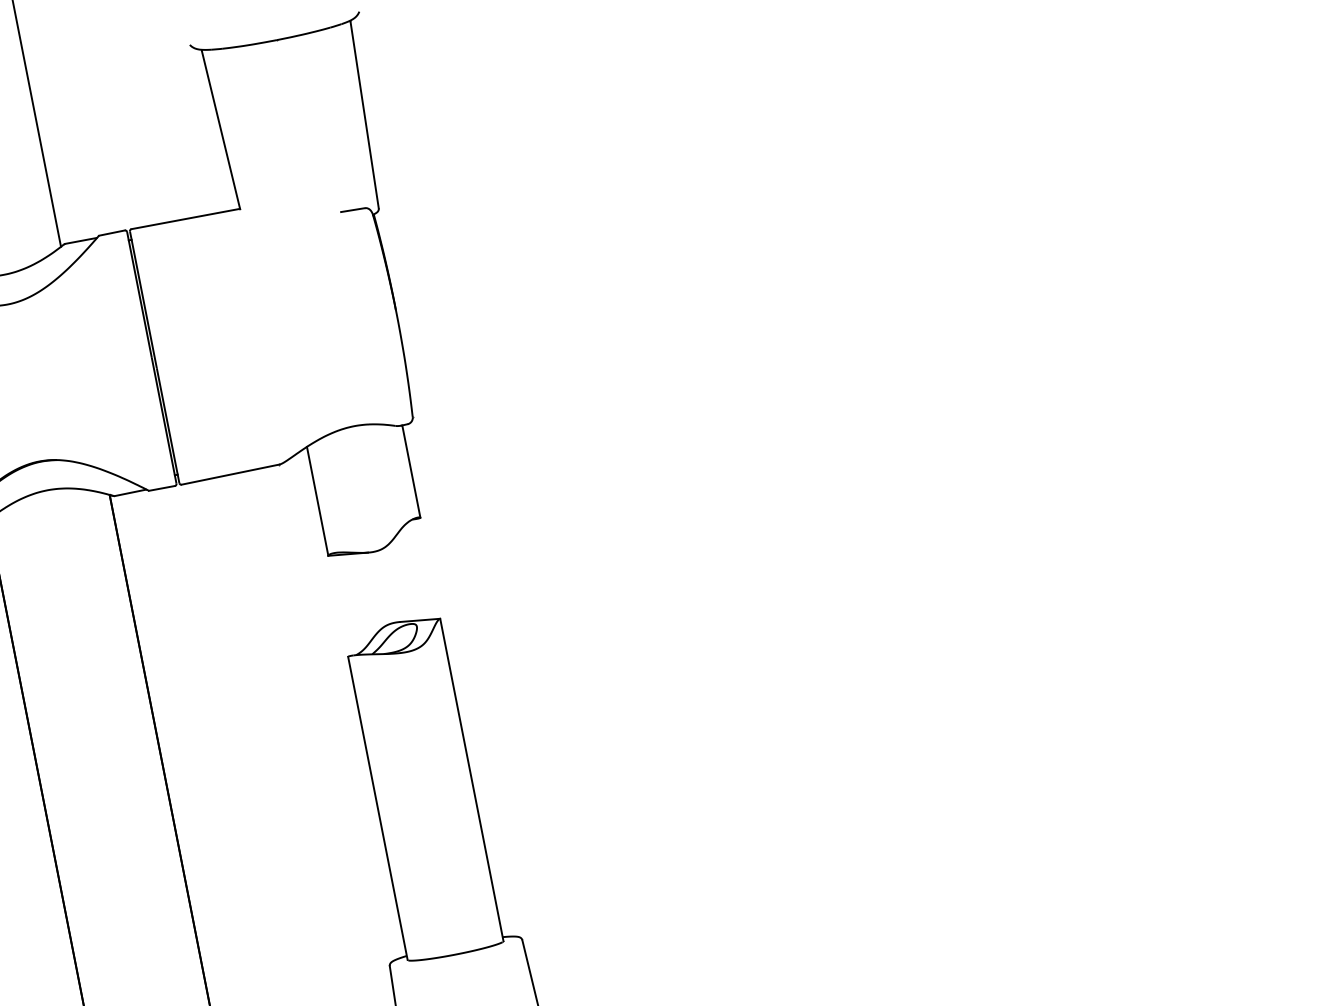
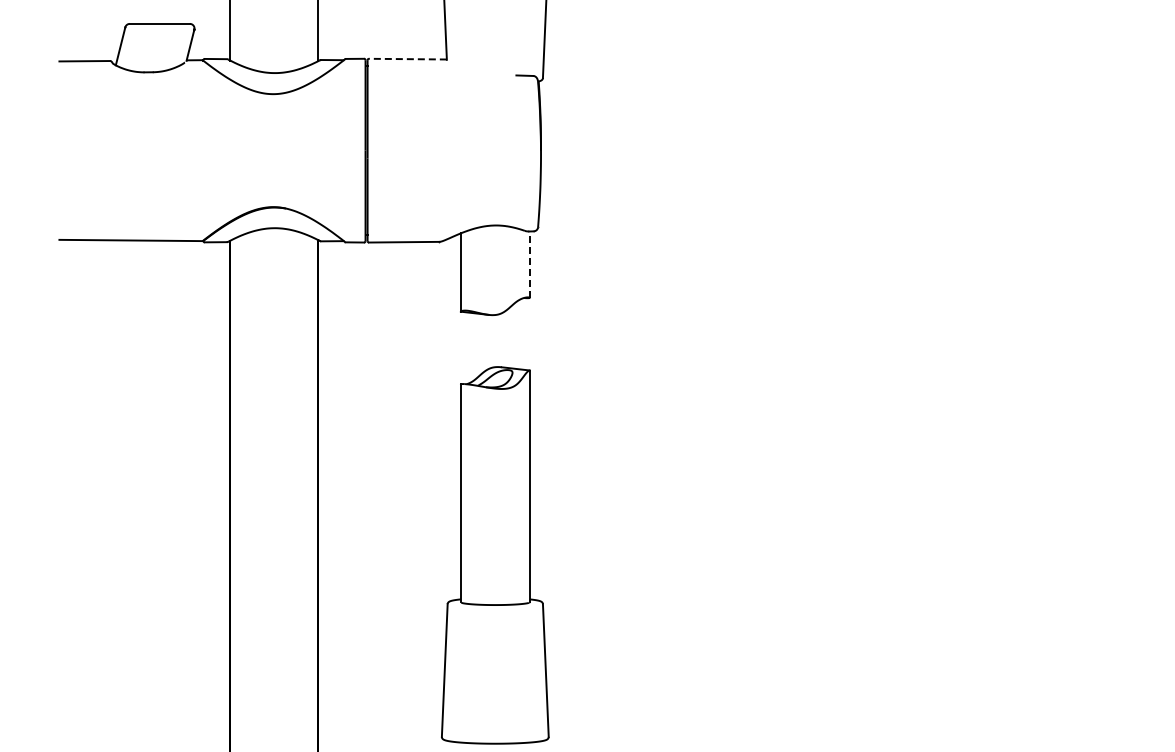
line: (185, 219) -> (407, 59), solid -> dashed
line: (410, 471) -> (529, 264), solid -> dashed

